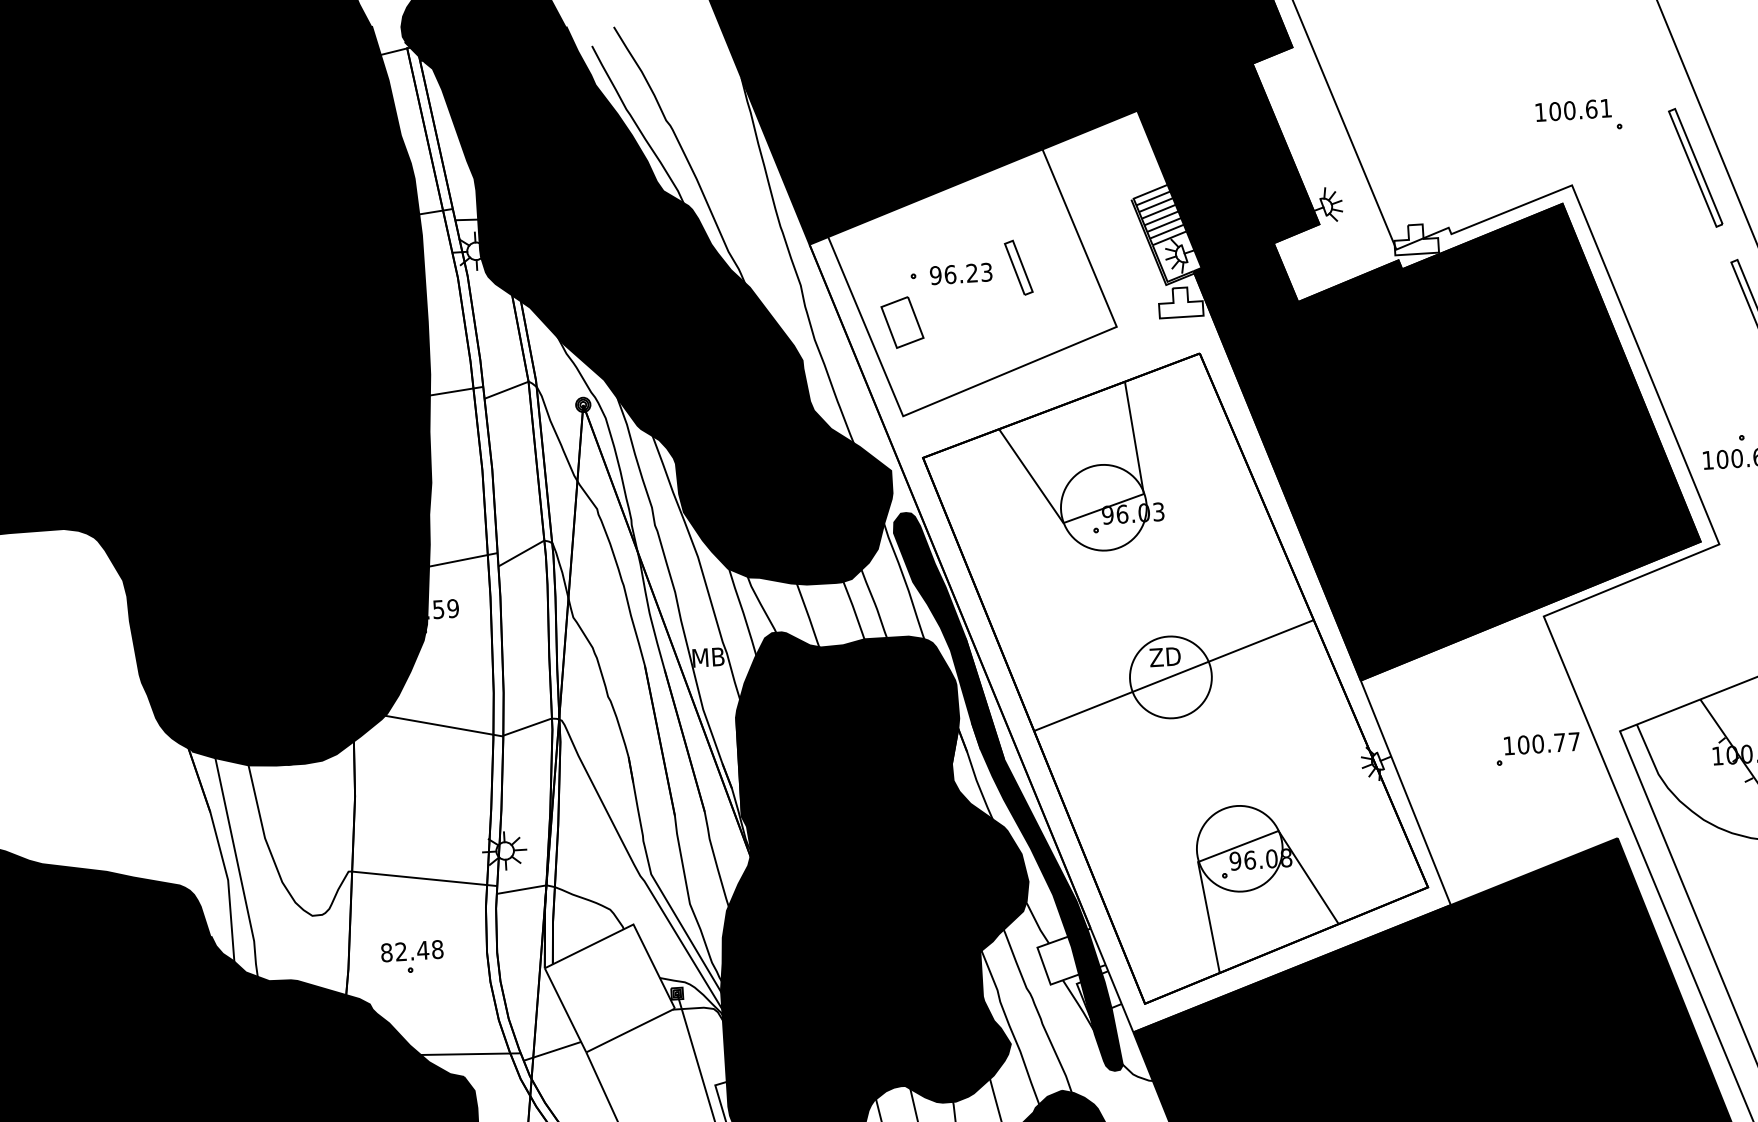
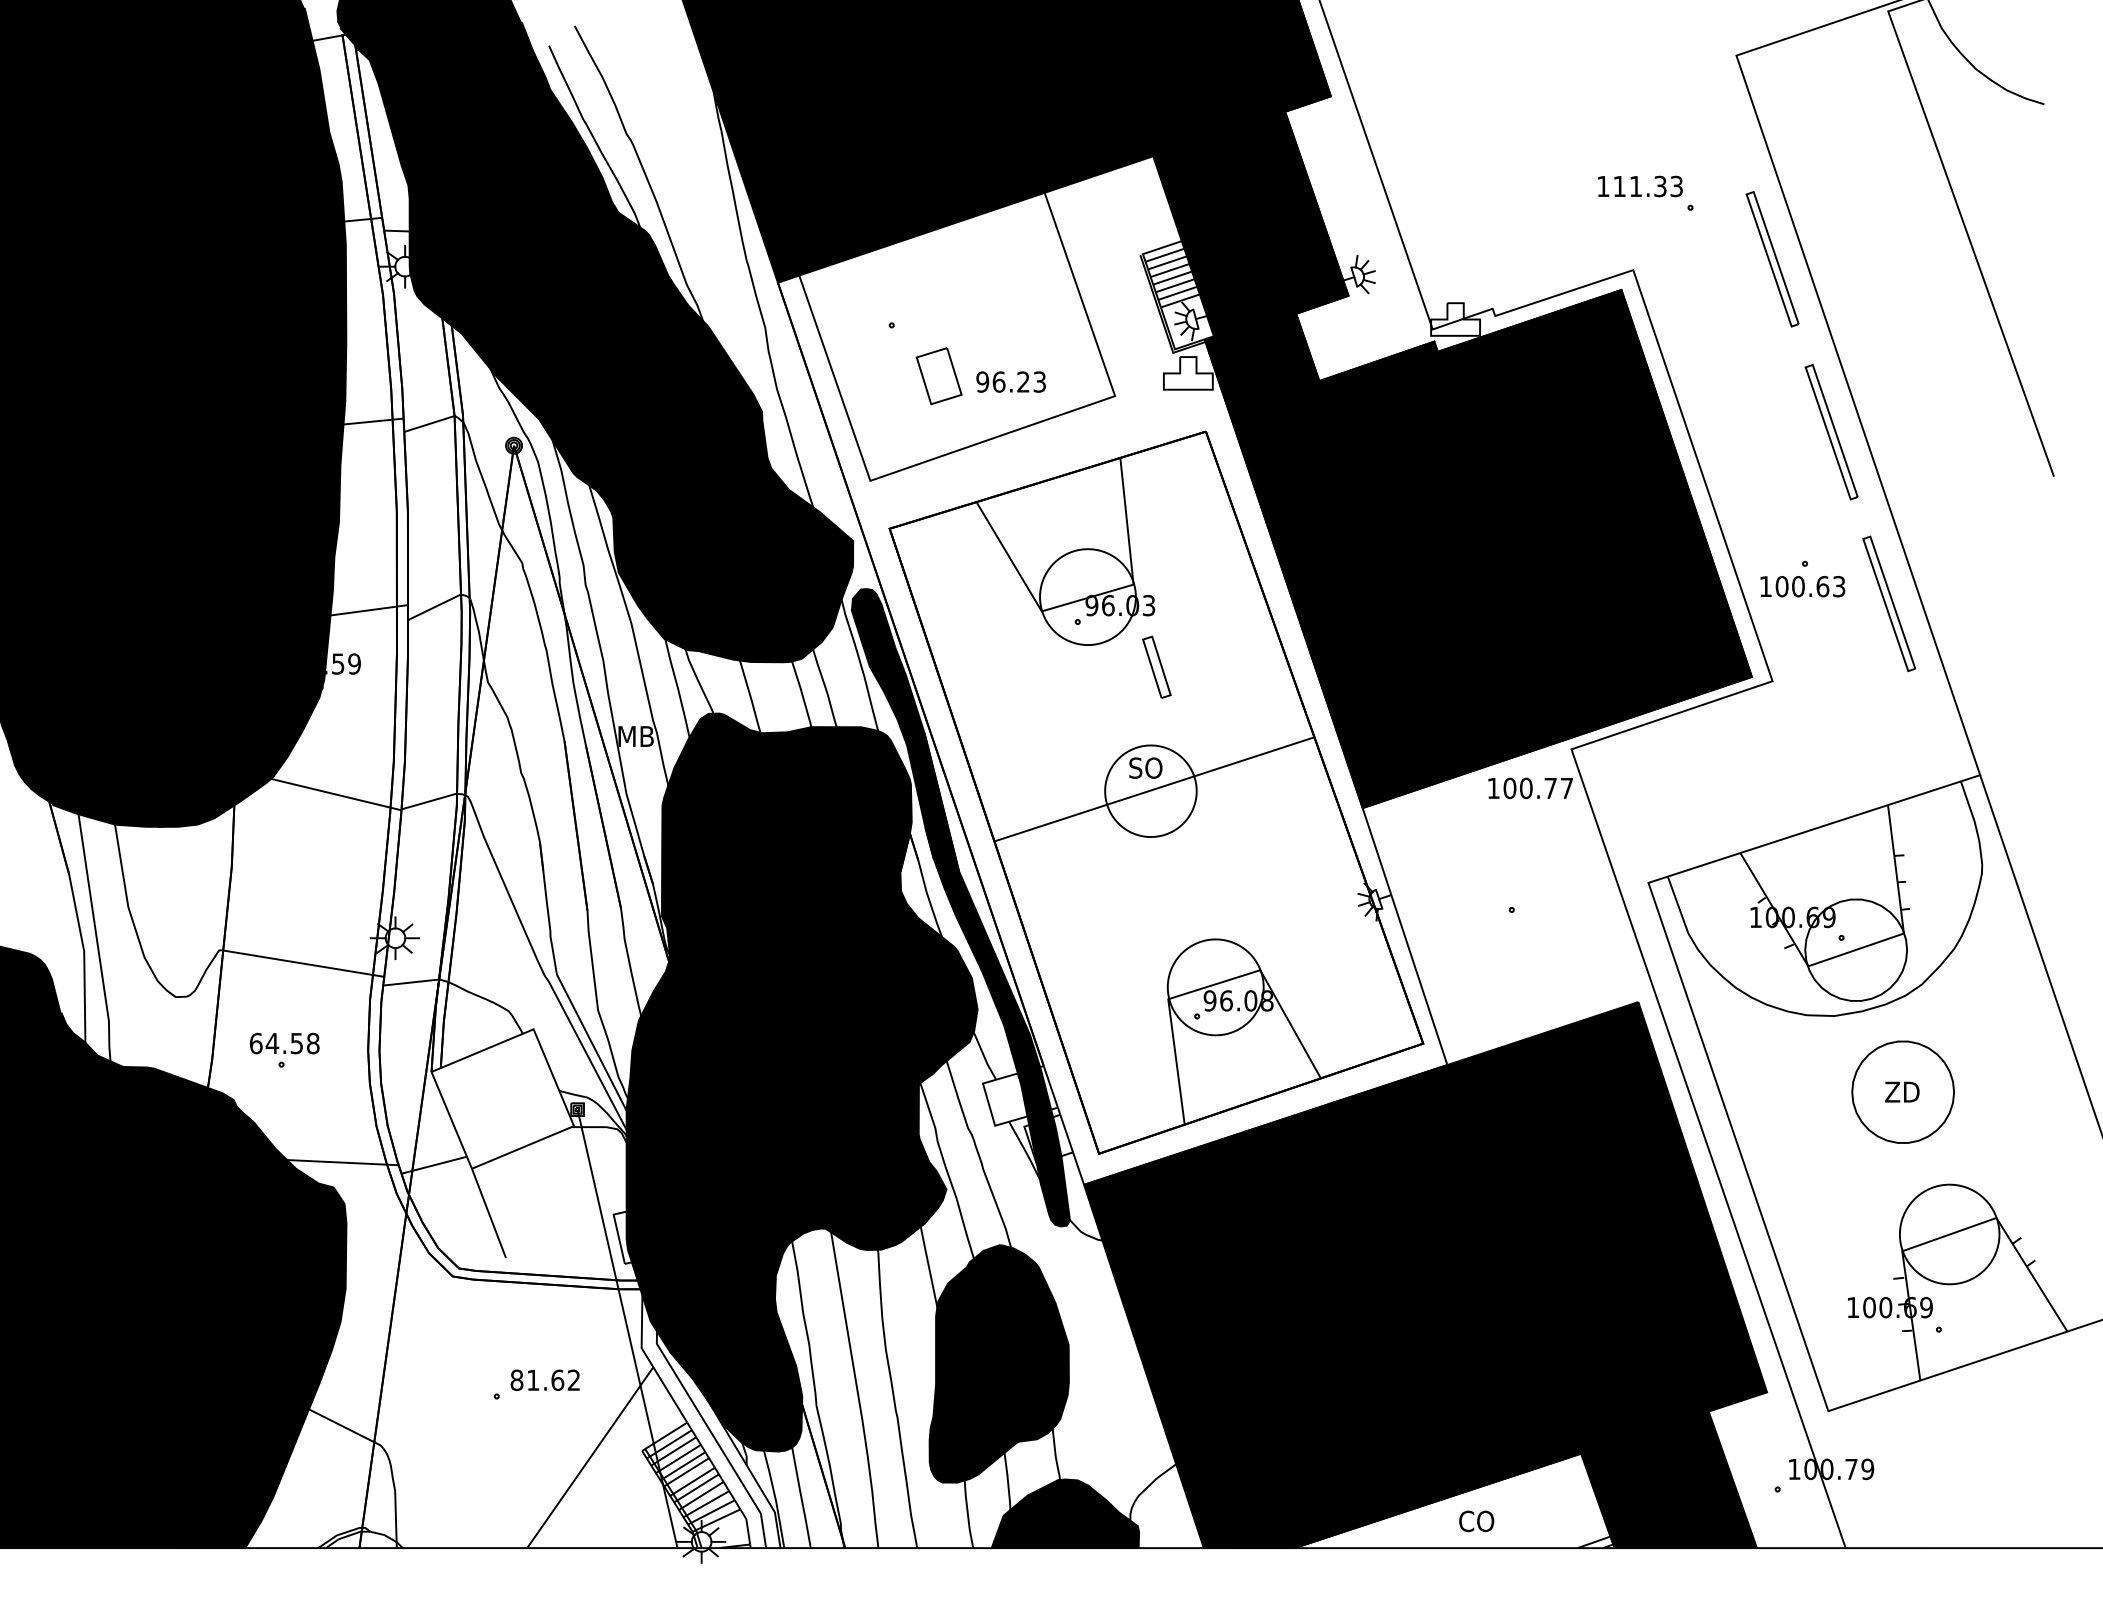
text: (1580, 109) -> (1647, 186), 100.61 -> 111.33
part: (1018, 267) -> (1156, 666), moved
text: (960, 273) -> (1010, 381), moved
part: (901, 322) -> (938, 376), moved
text: (1164, 656) -> (1145, 767), ZD -> SO
text: (1541, 743) -> (1530, 788), moved
text: (404, 951) -> (276, 1043), 82.48 -> 64.58

